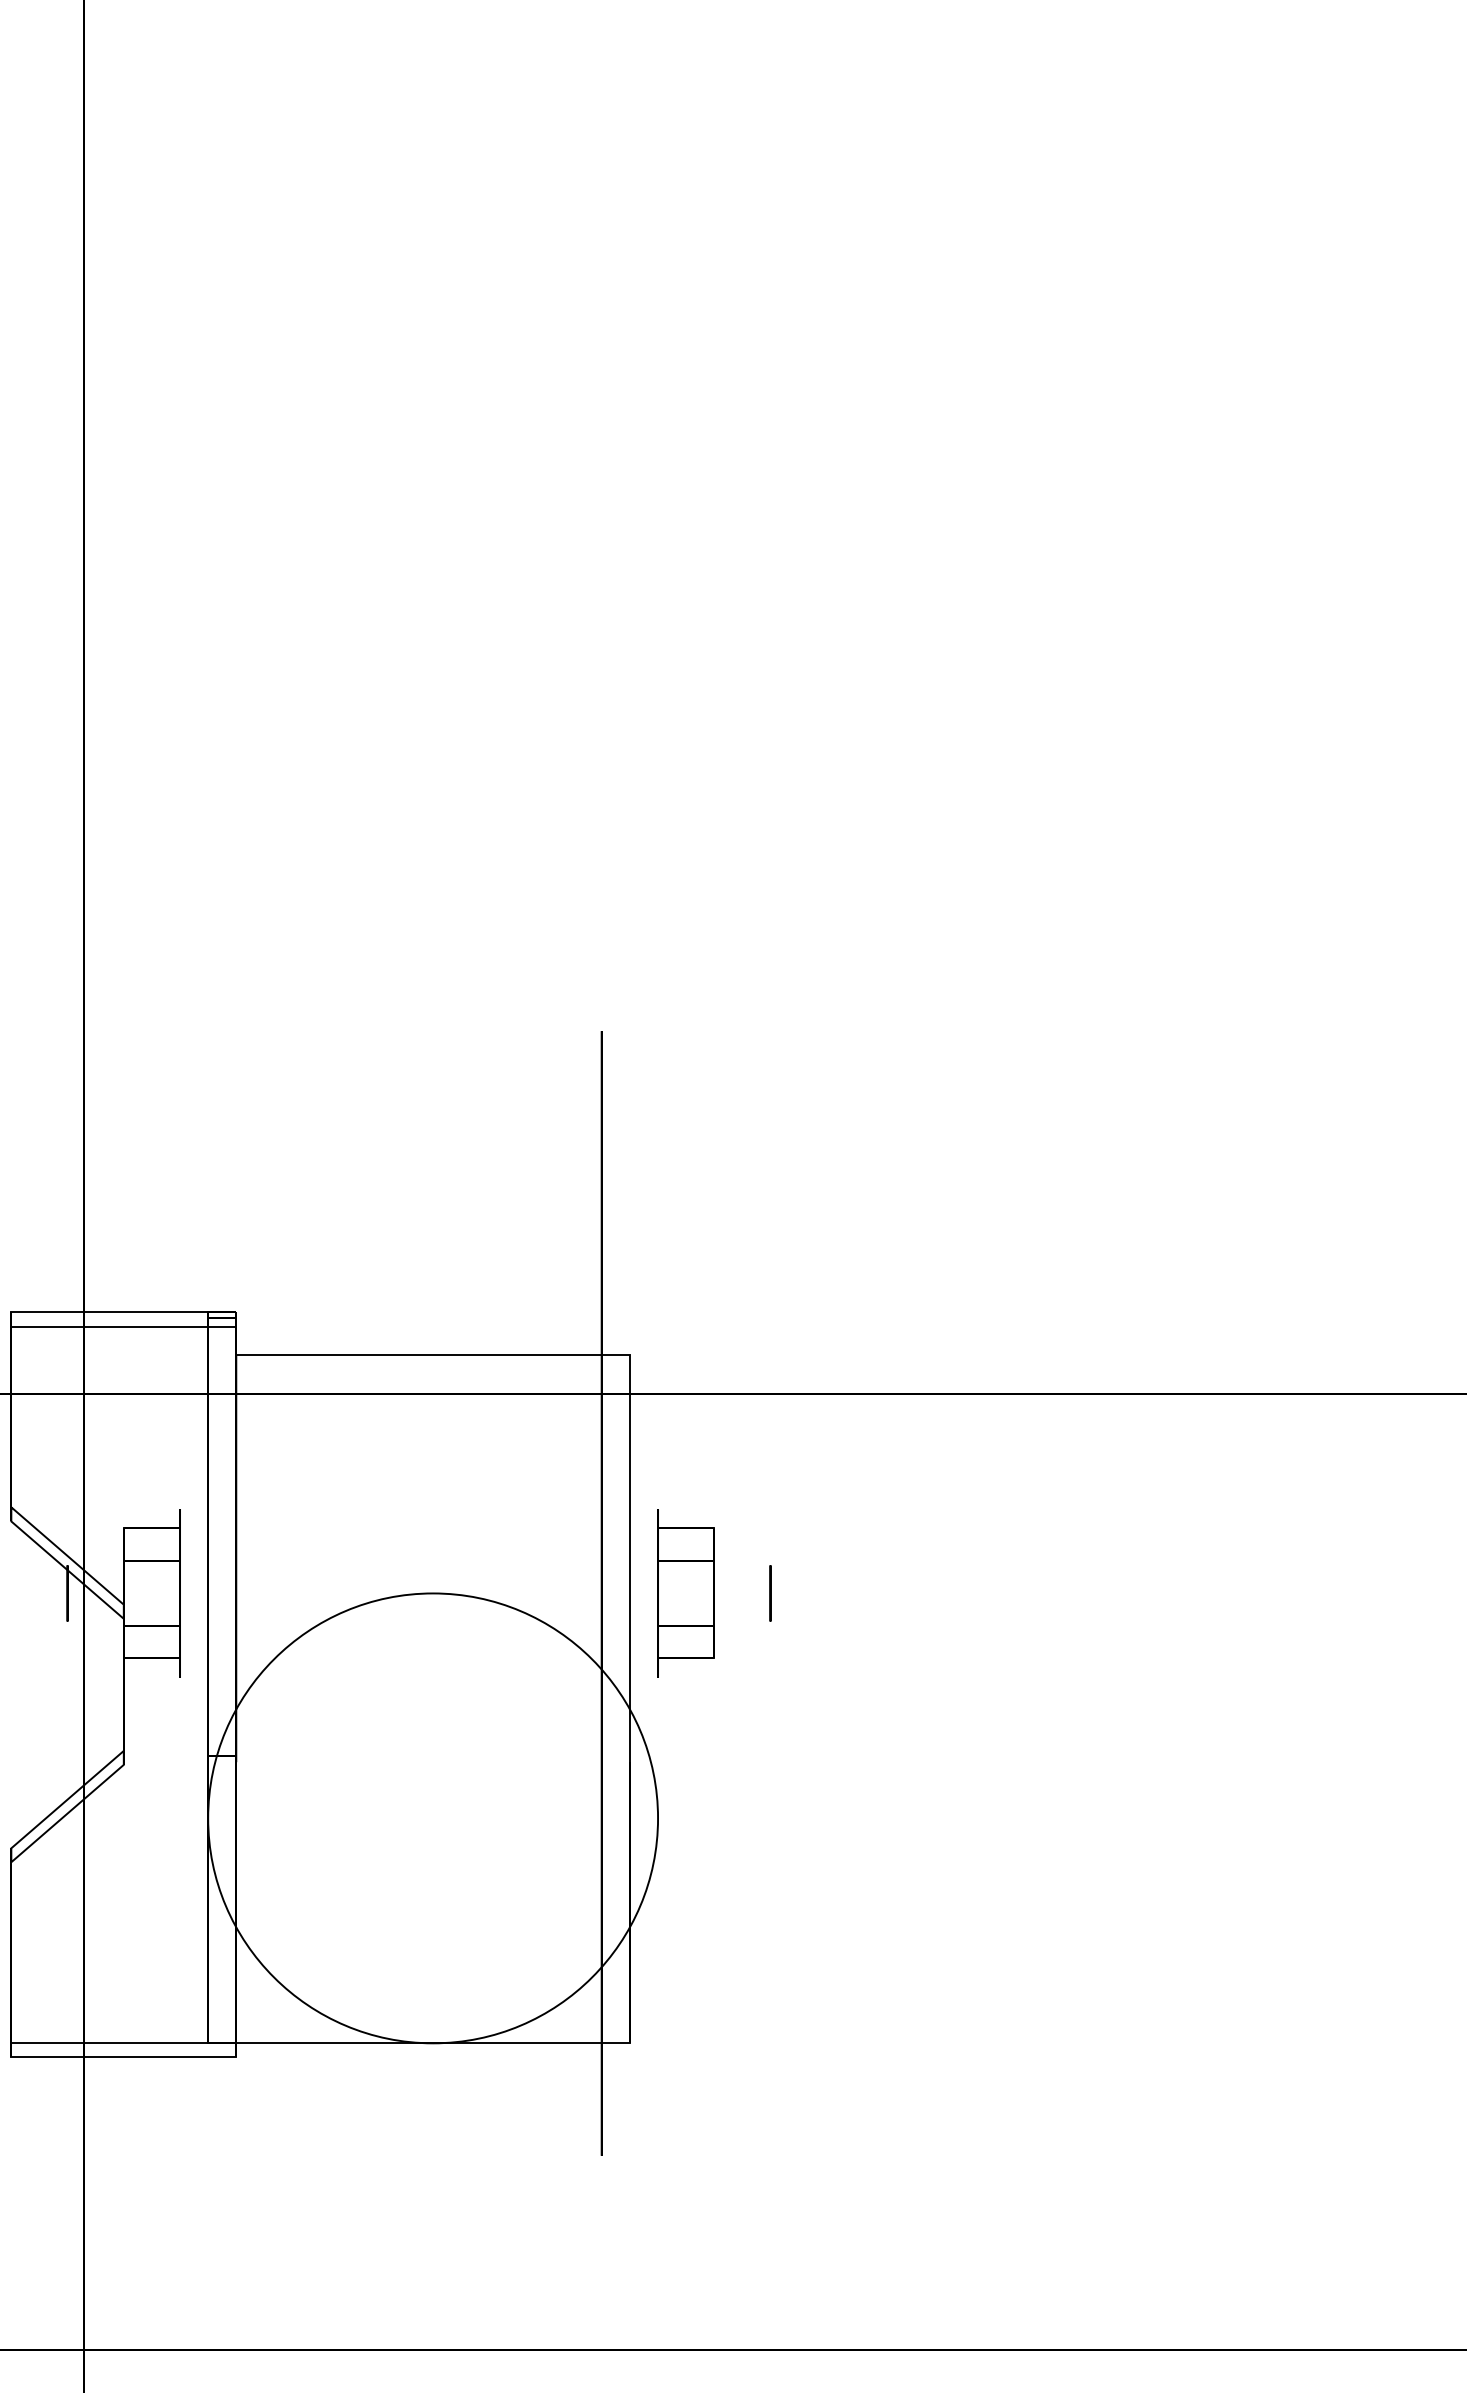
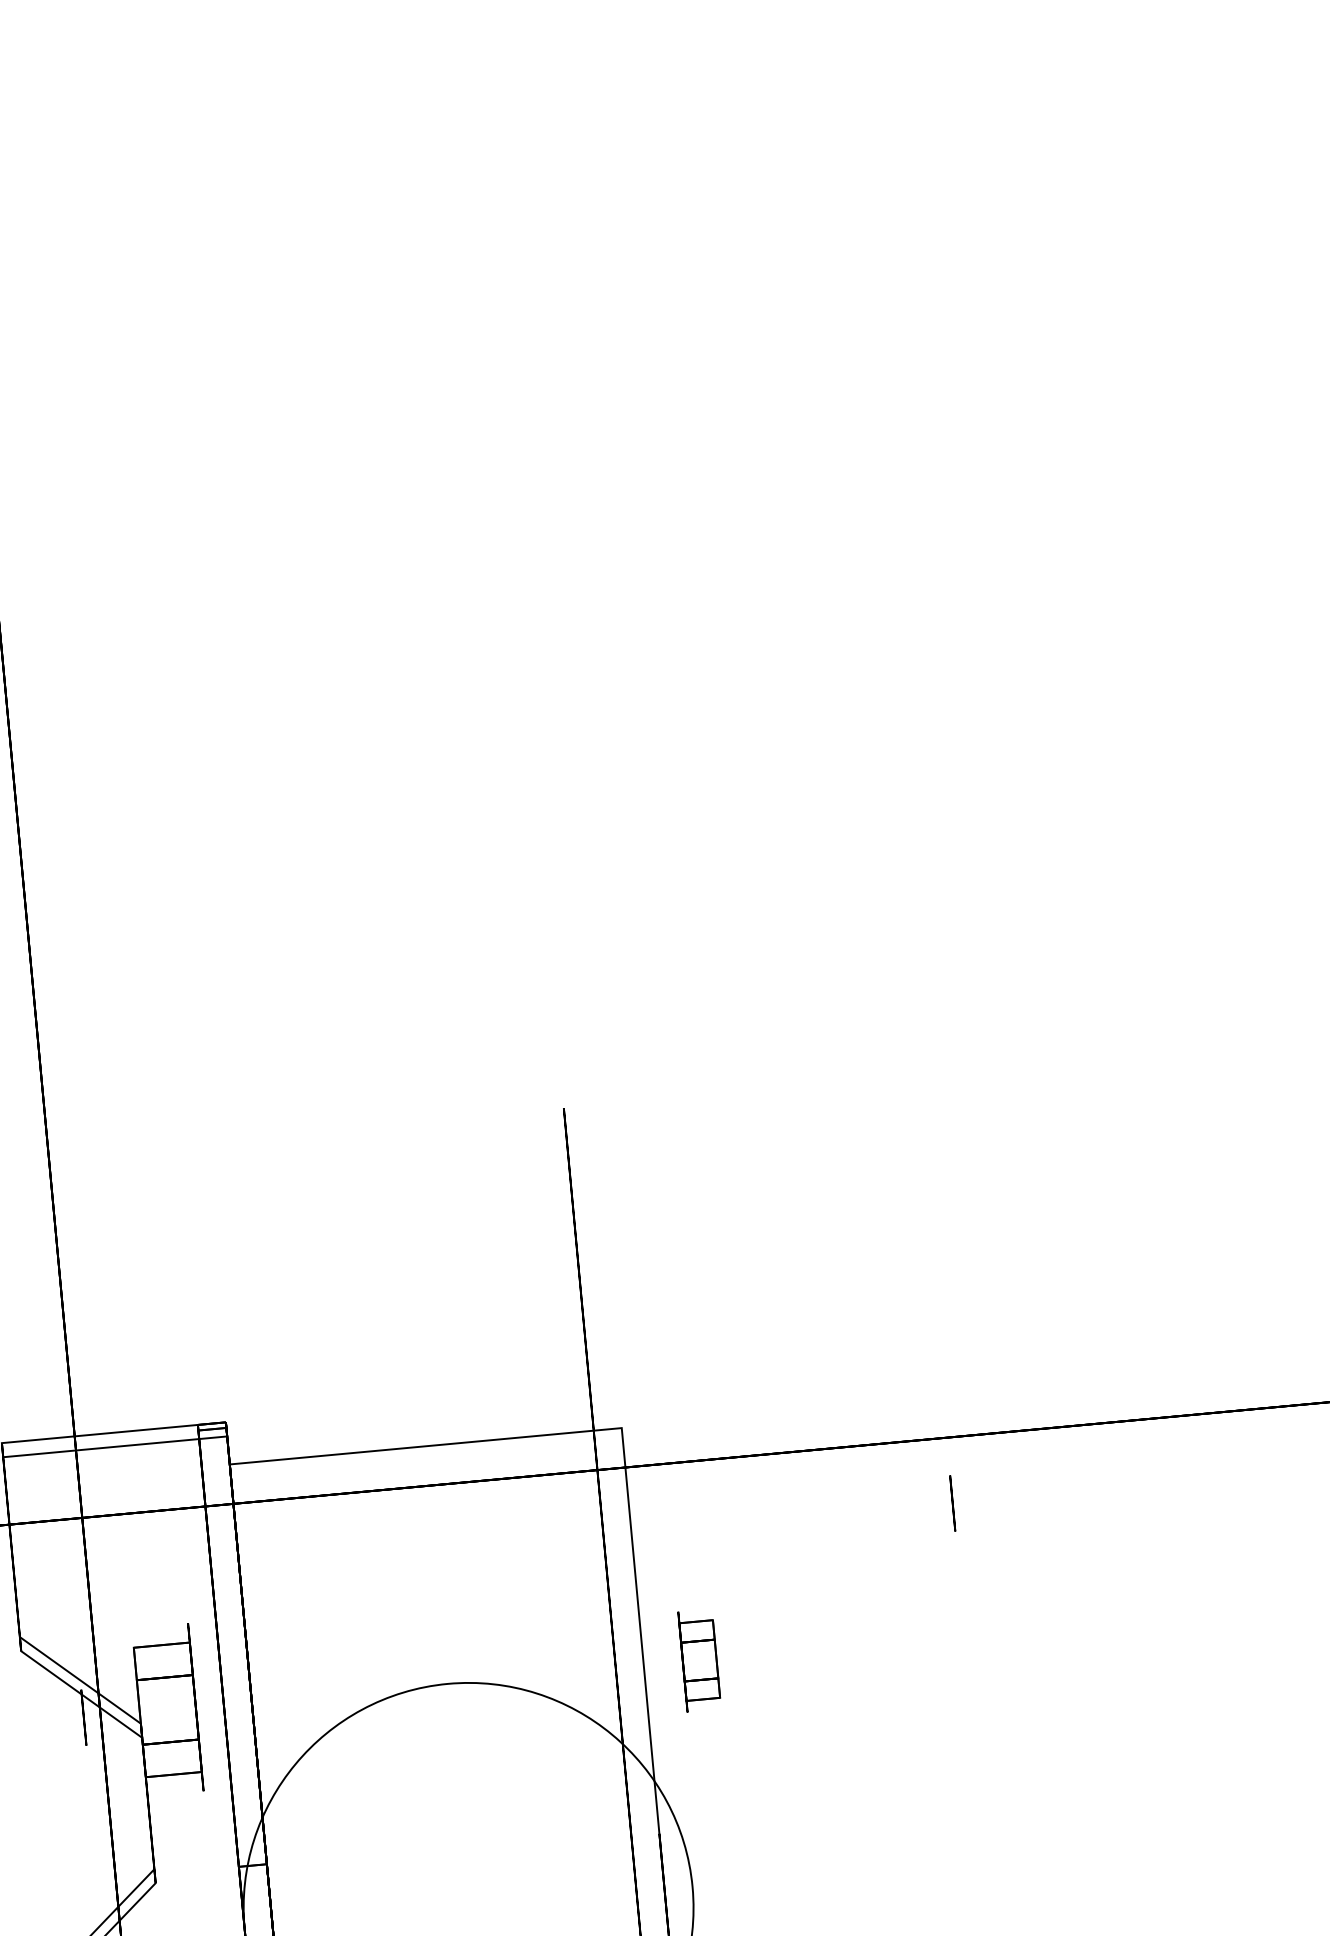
part: (685, 1593) -> (699, 1660), size x0.6
circle: (770, 1593) -> (952, 1503), moved

